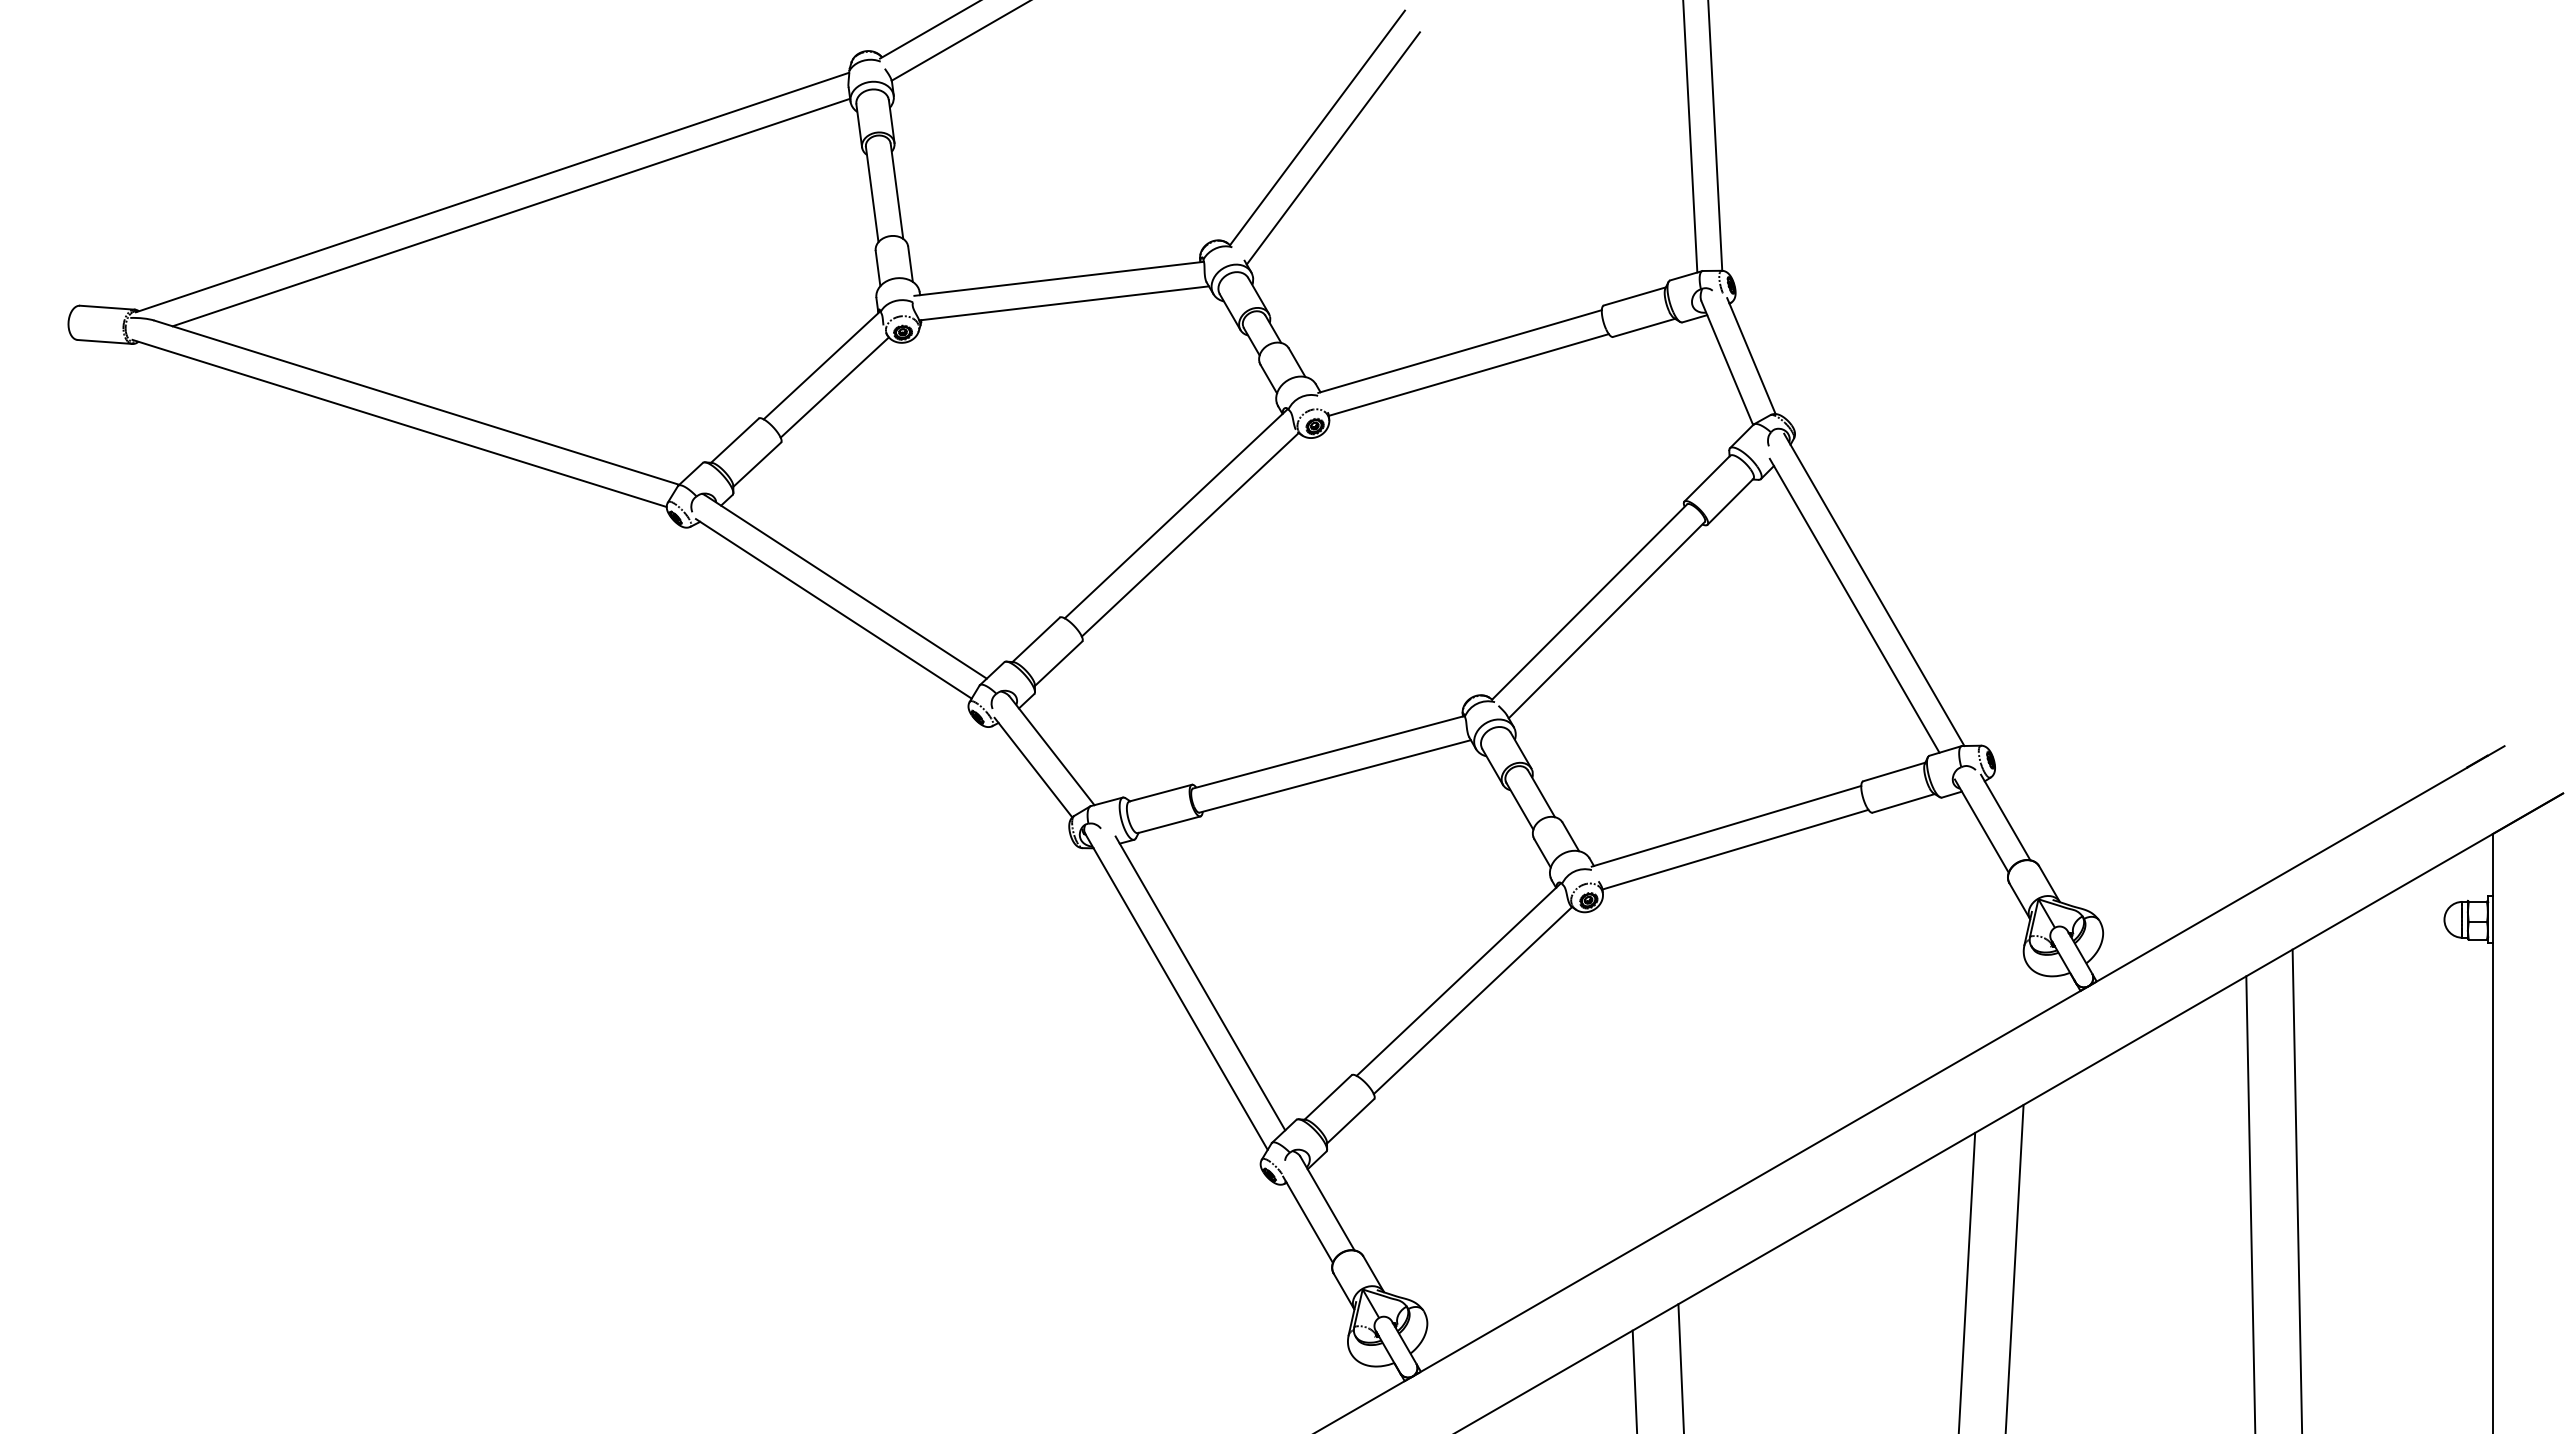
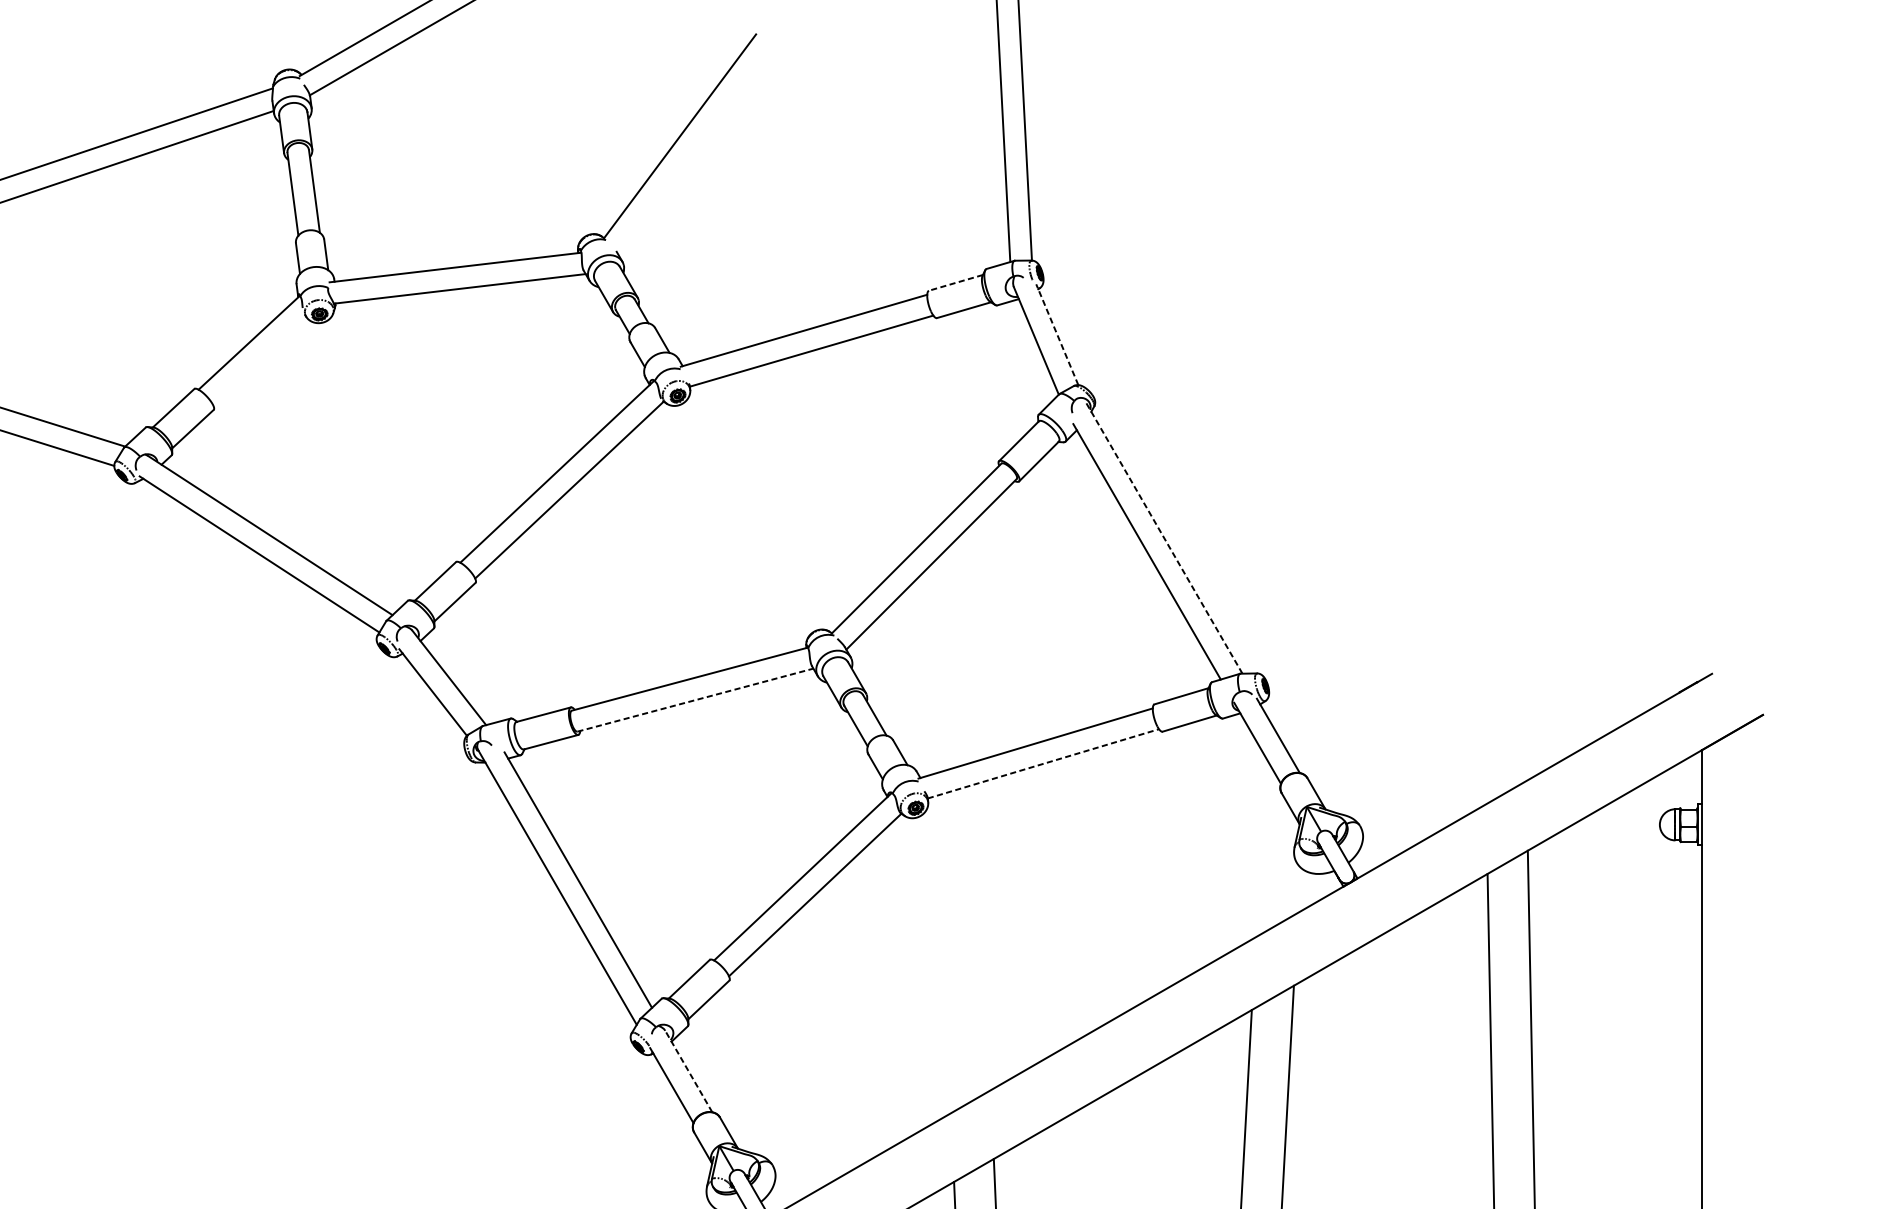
line: (1333, 148) -> (693, 154), removed
line: (1634, 296) -> (955, 282), solid -> dashed
line: (1751, 356) -> (1057, 335), solid -> dashed
line: (834, 387) -> (260, 362), removed
line: (1874, 589) -> (1164, 537), solid -> dashed
line: (1335, 776) -> (695, 700), solid -> dashed
line: (1735, 849) -> (1043, 763), solid -> dashed
line: (1327, 1203) -> (688, 1071), solid -> dashed

